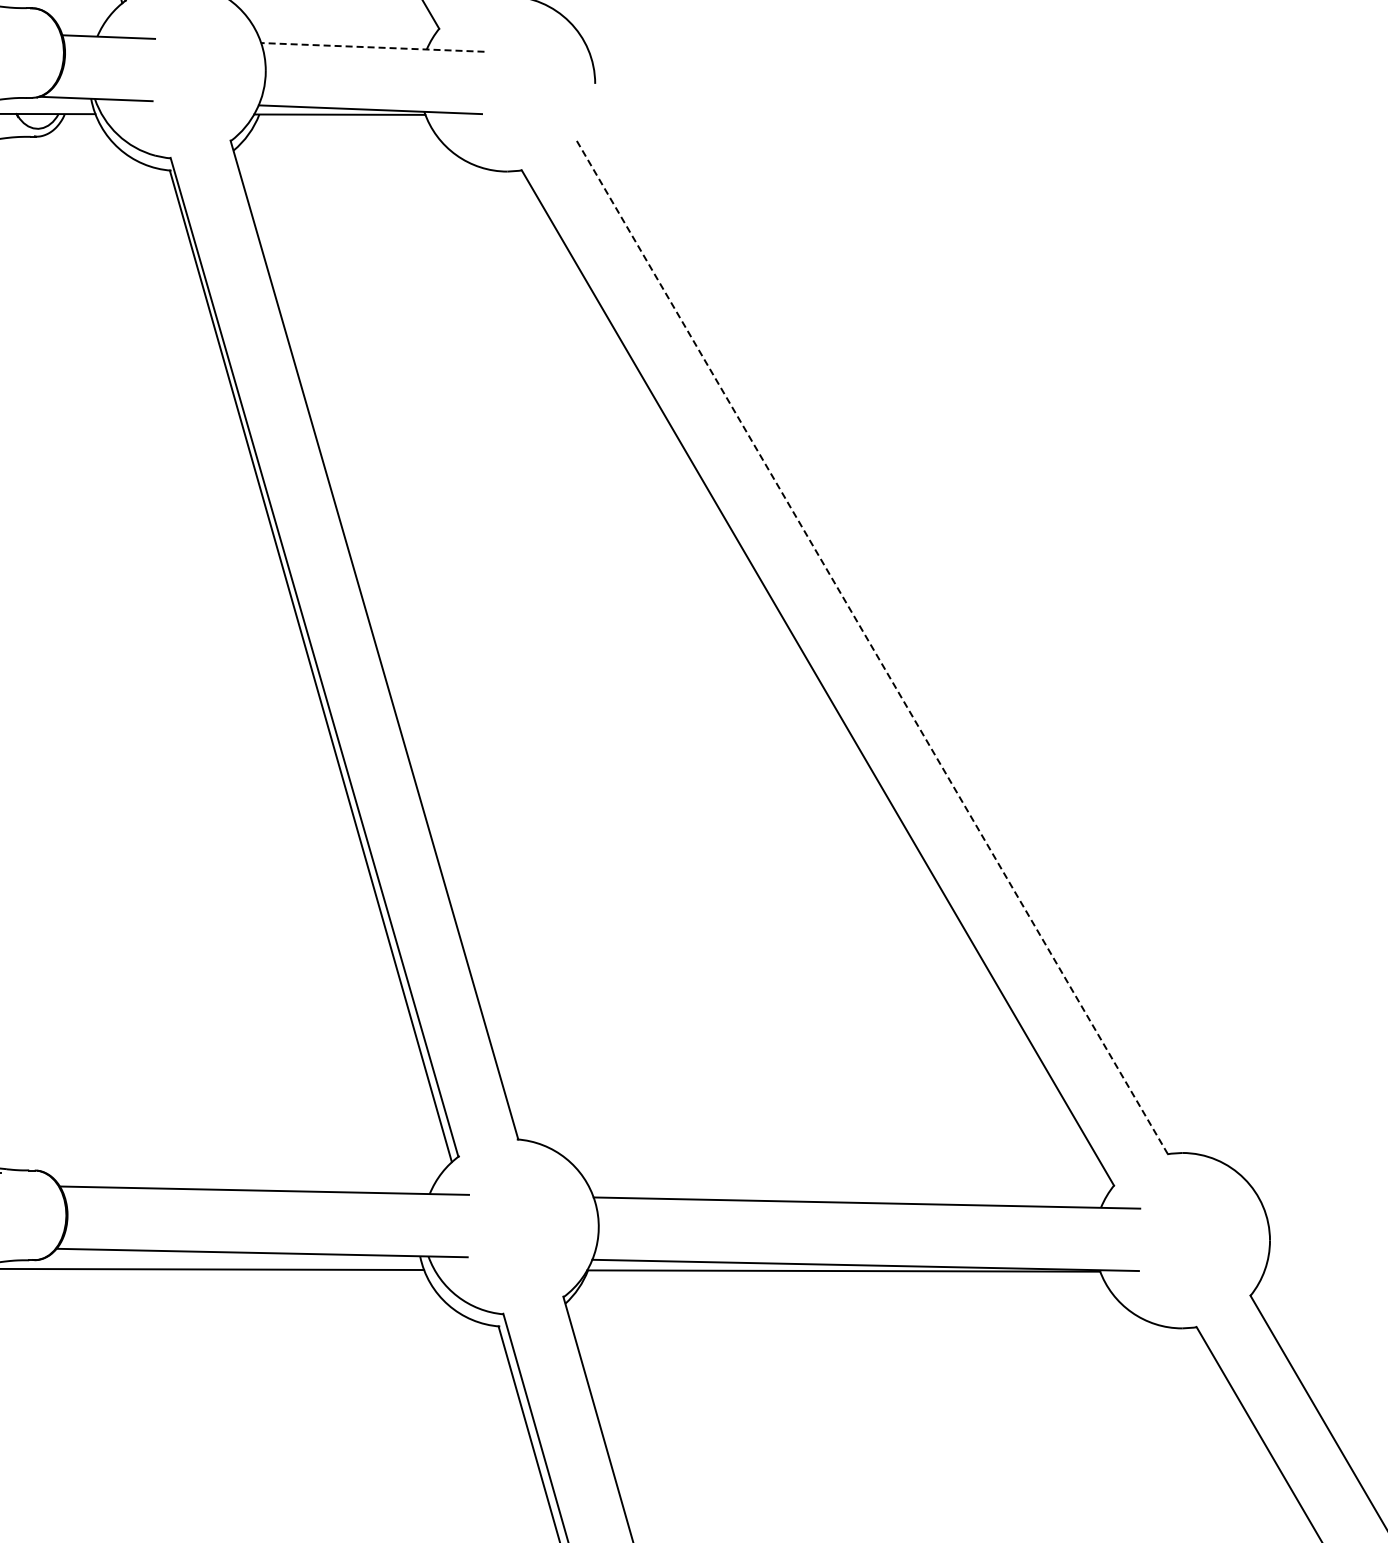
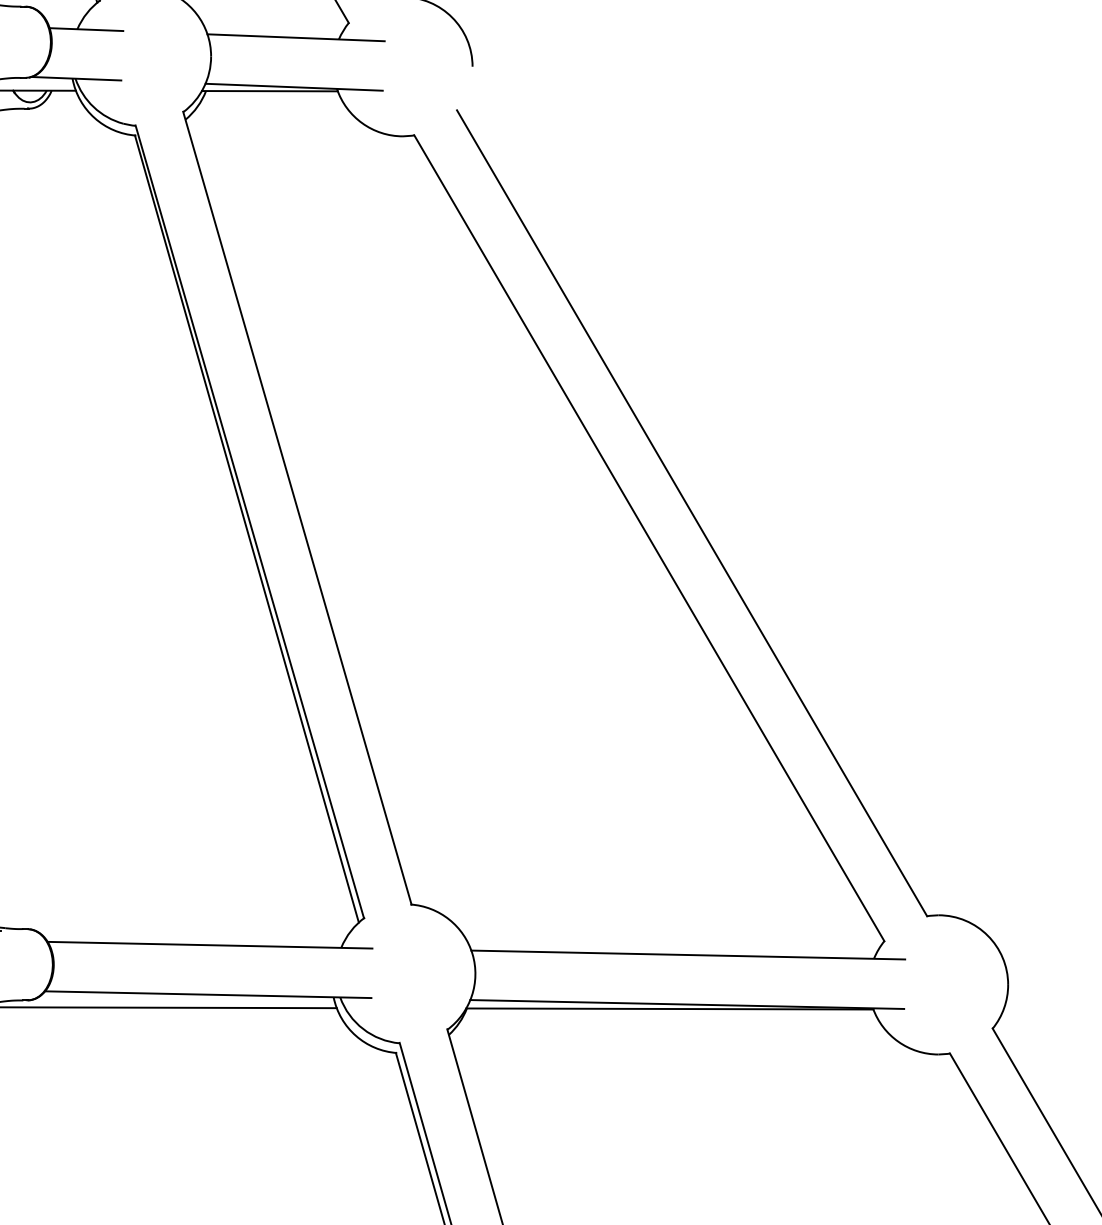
line: (372, 47) -> (295, 37), dashed -> solid
line: (871, 646) -> (691, 513), dashed -> solid

